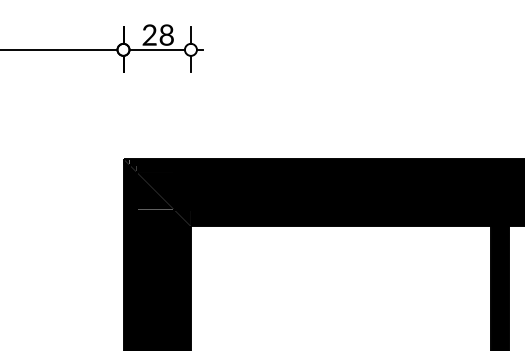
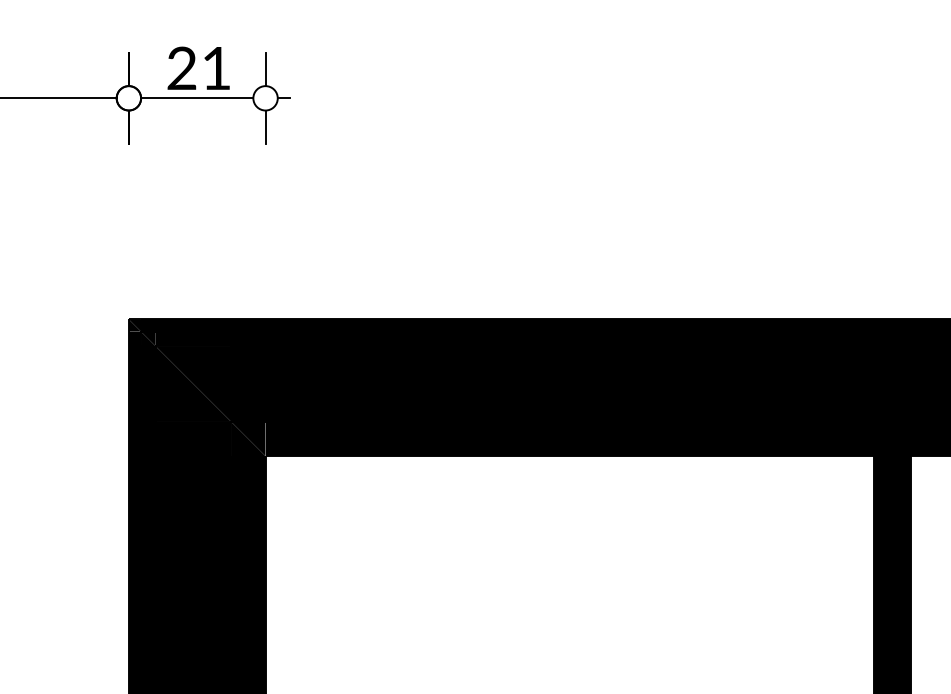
text: (166, 34) -> (216, 67), 28 -> 21

